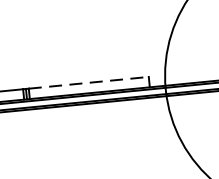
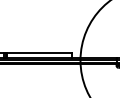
line: (90, 81) -> (40, 52), dashed -> solid

